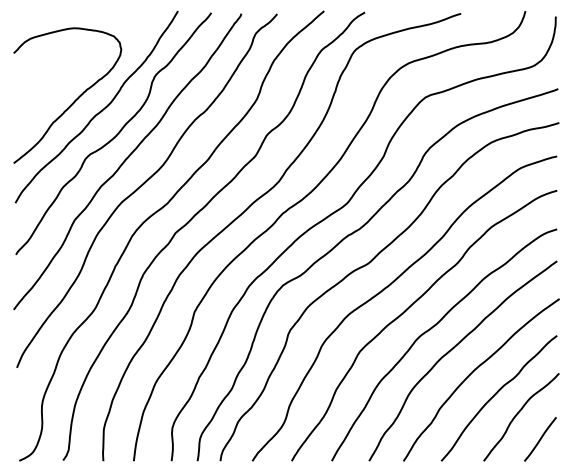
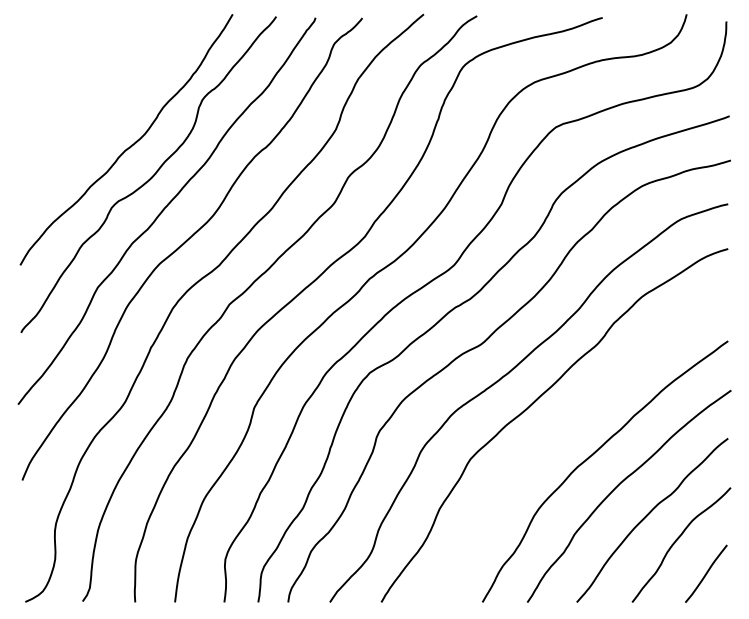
curve: (73, 101) -> (96, 132), removed
curve: (430, 330) -> (562, 431), removed

